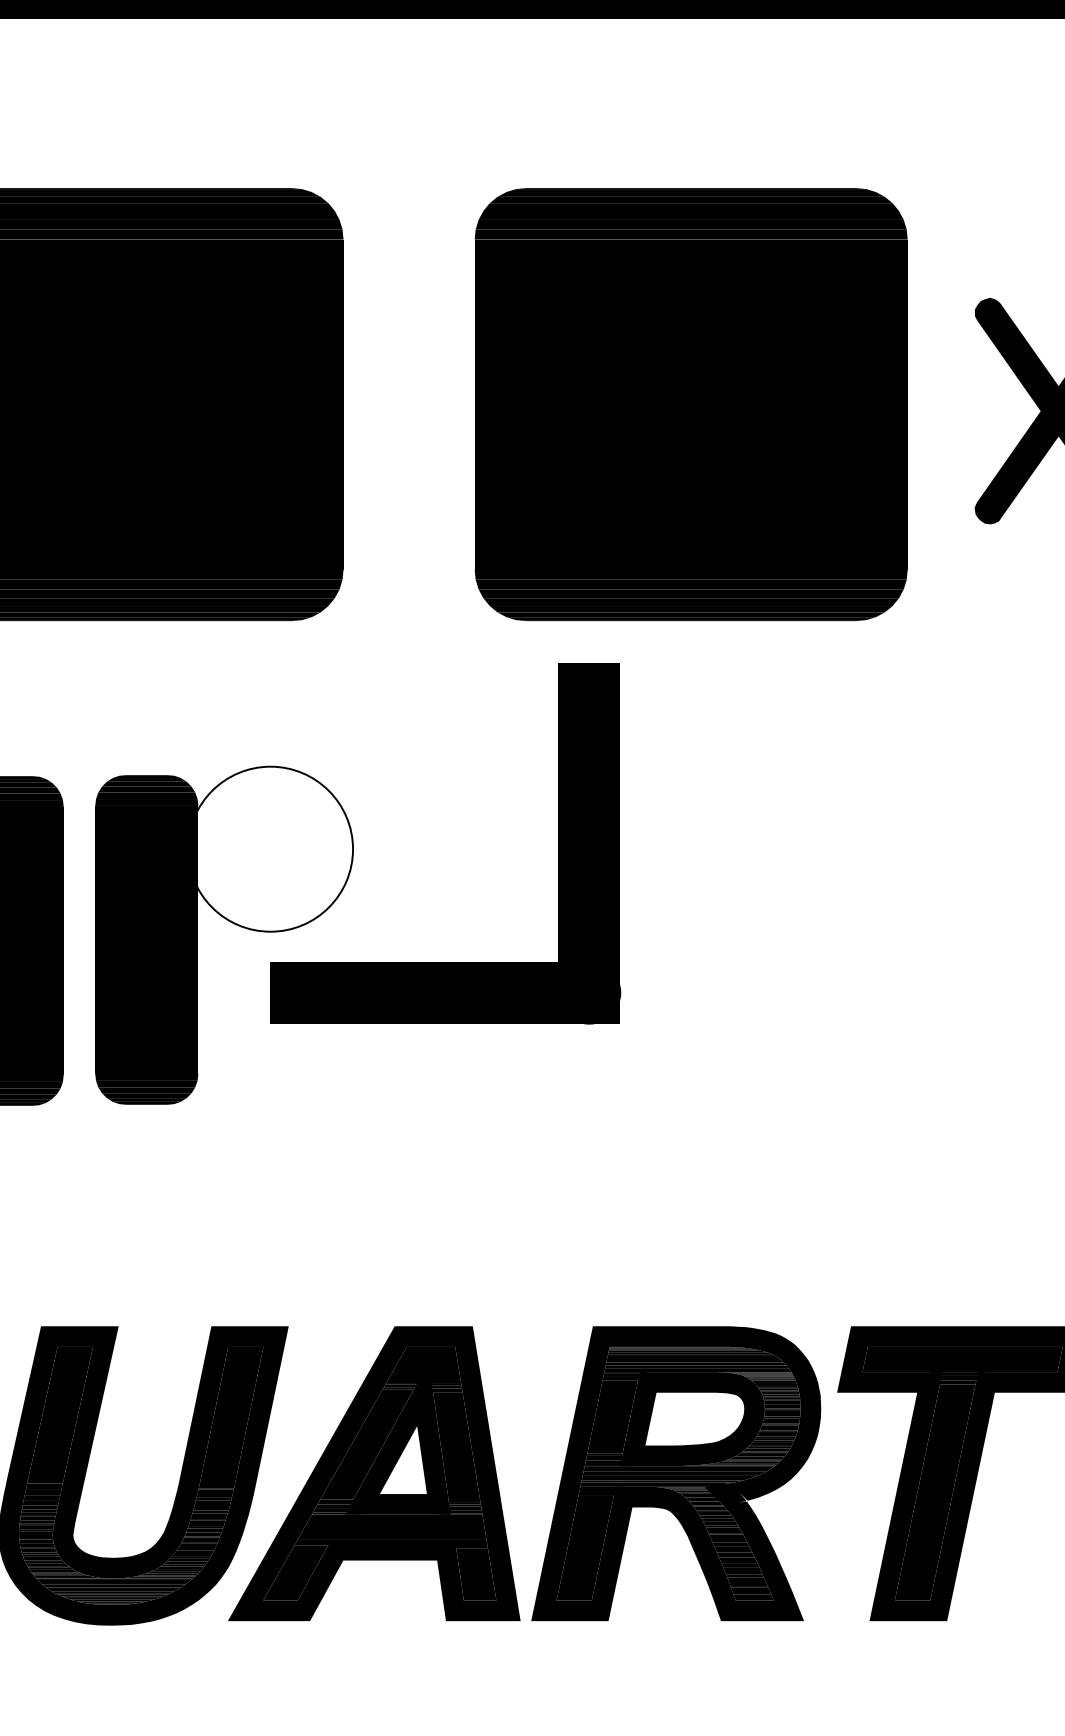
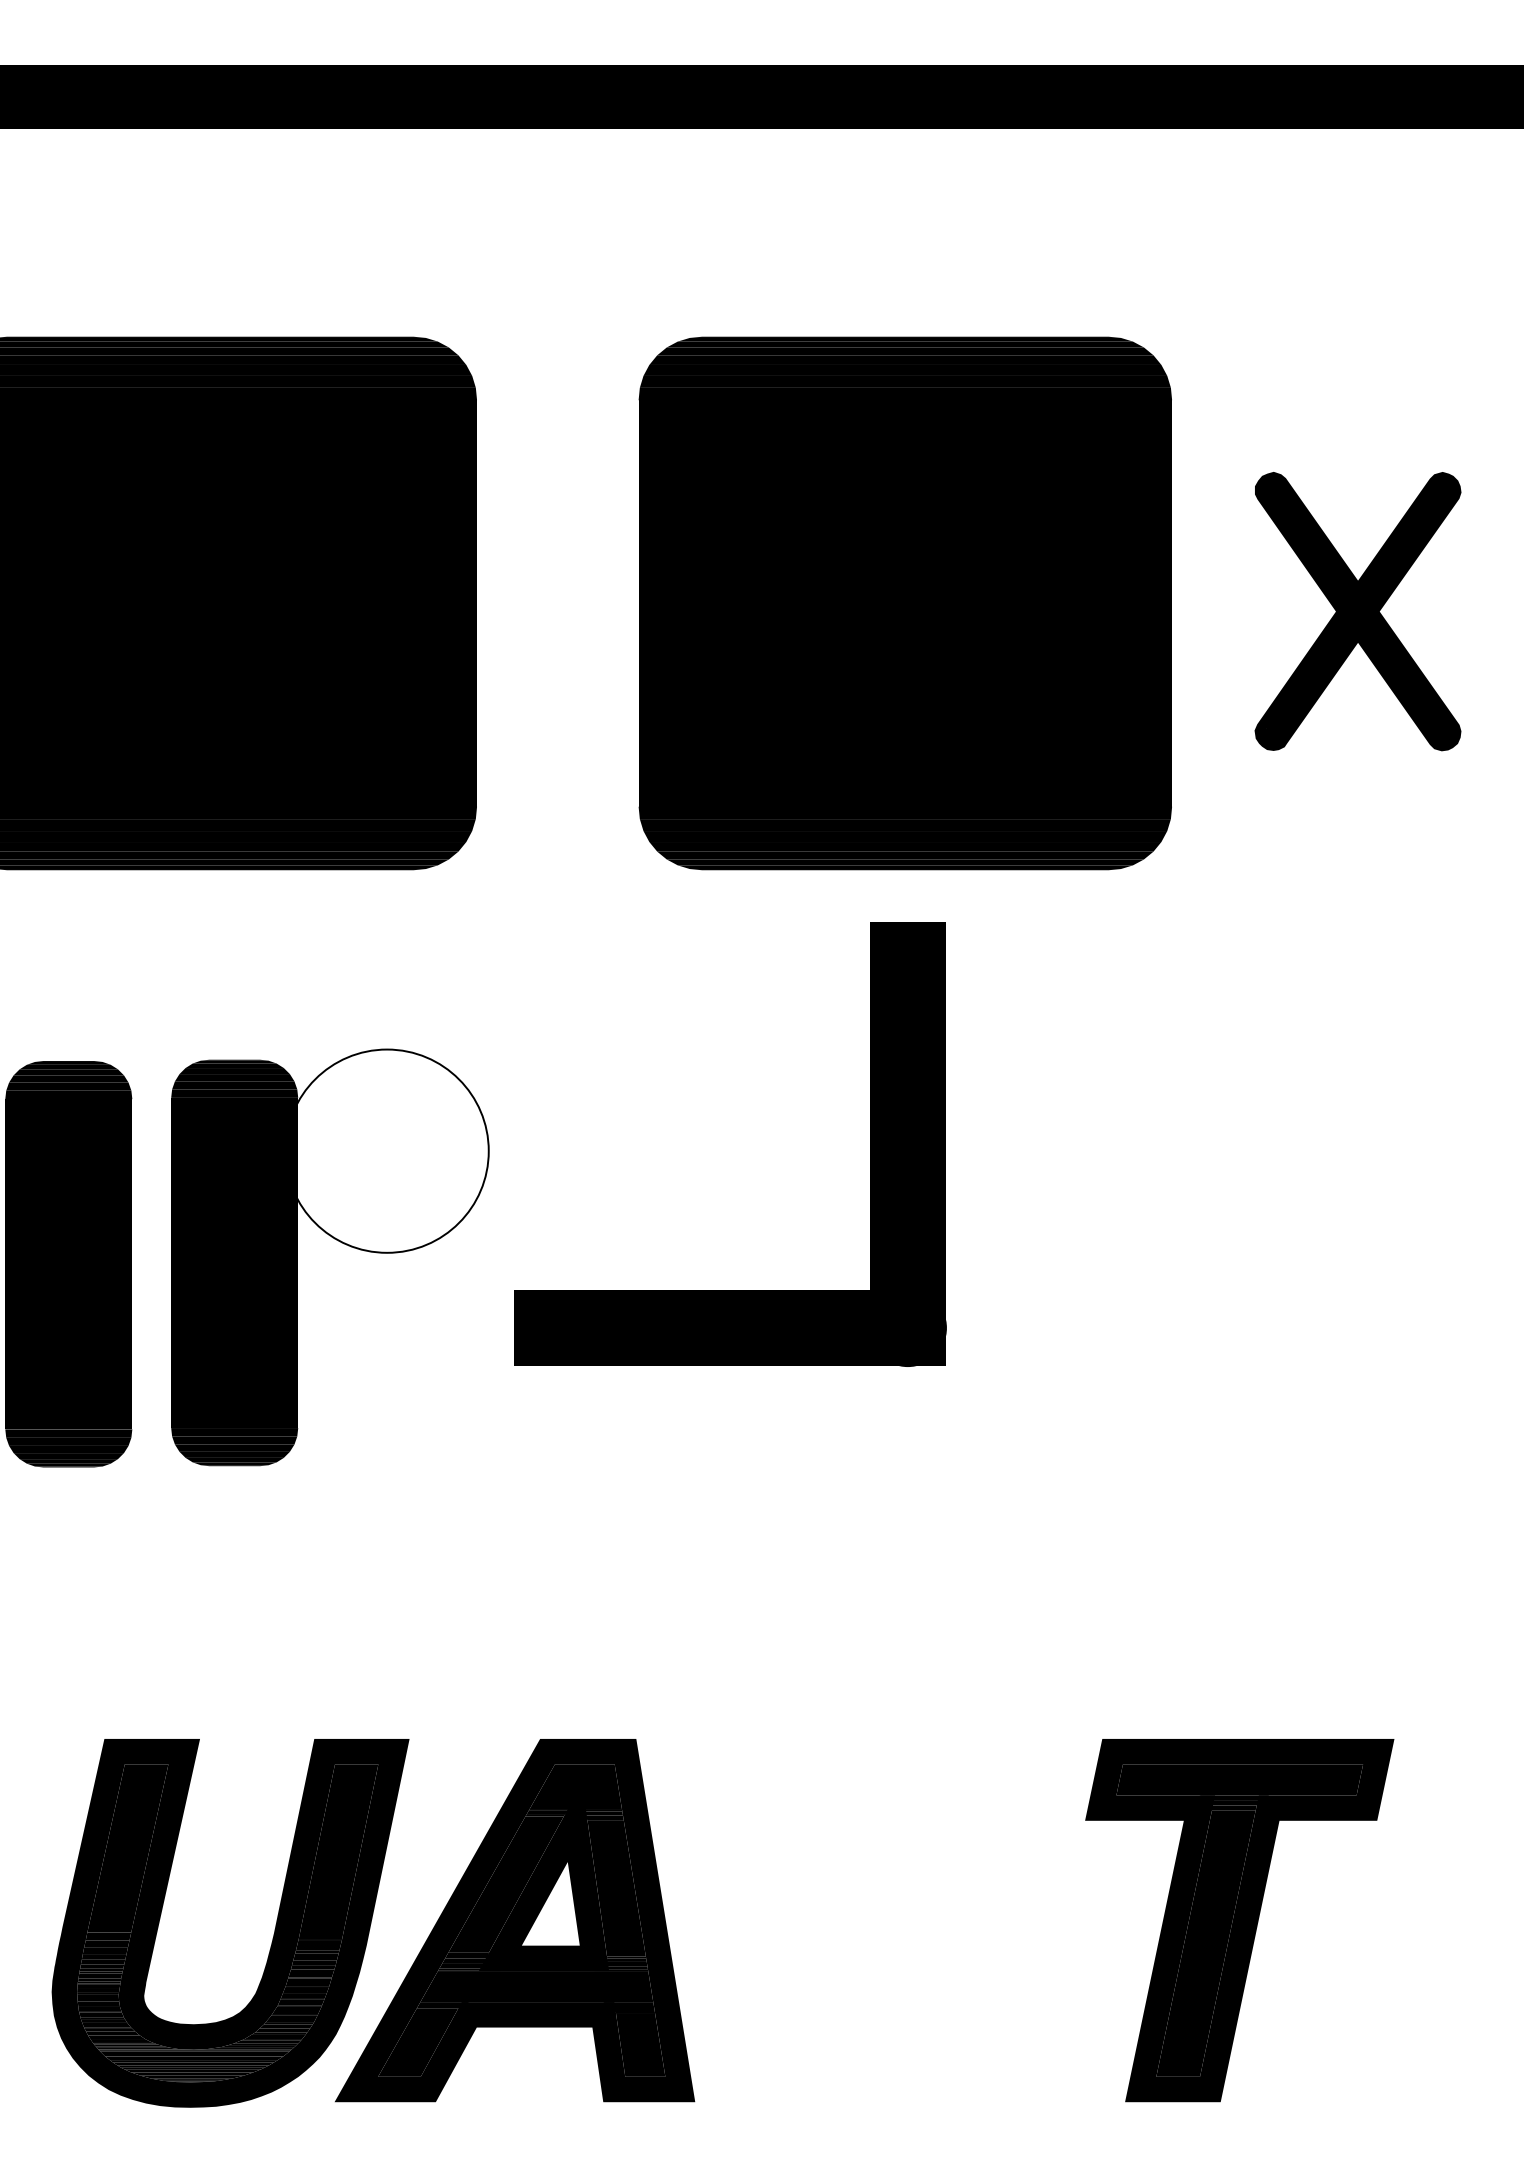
part: (558, 843) -> (870, 1144), moved
part: (675, 1473) -> (886, 1920), removed

